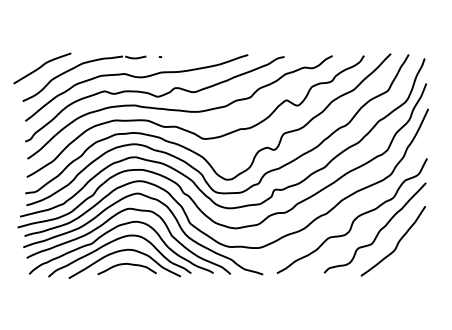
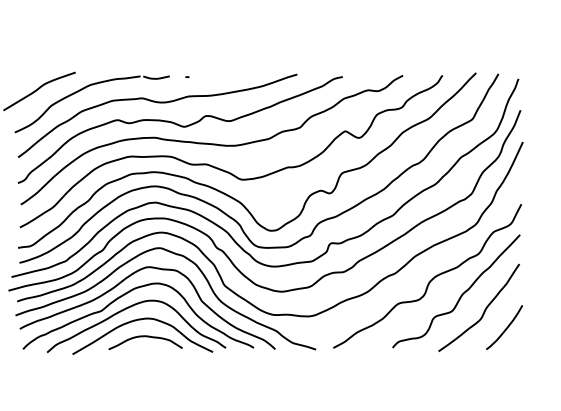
curve: (414, 257) -> (505, 328), added

